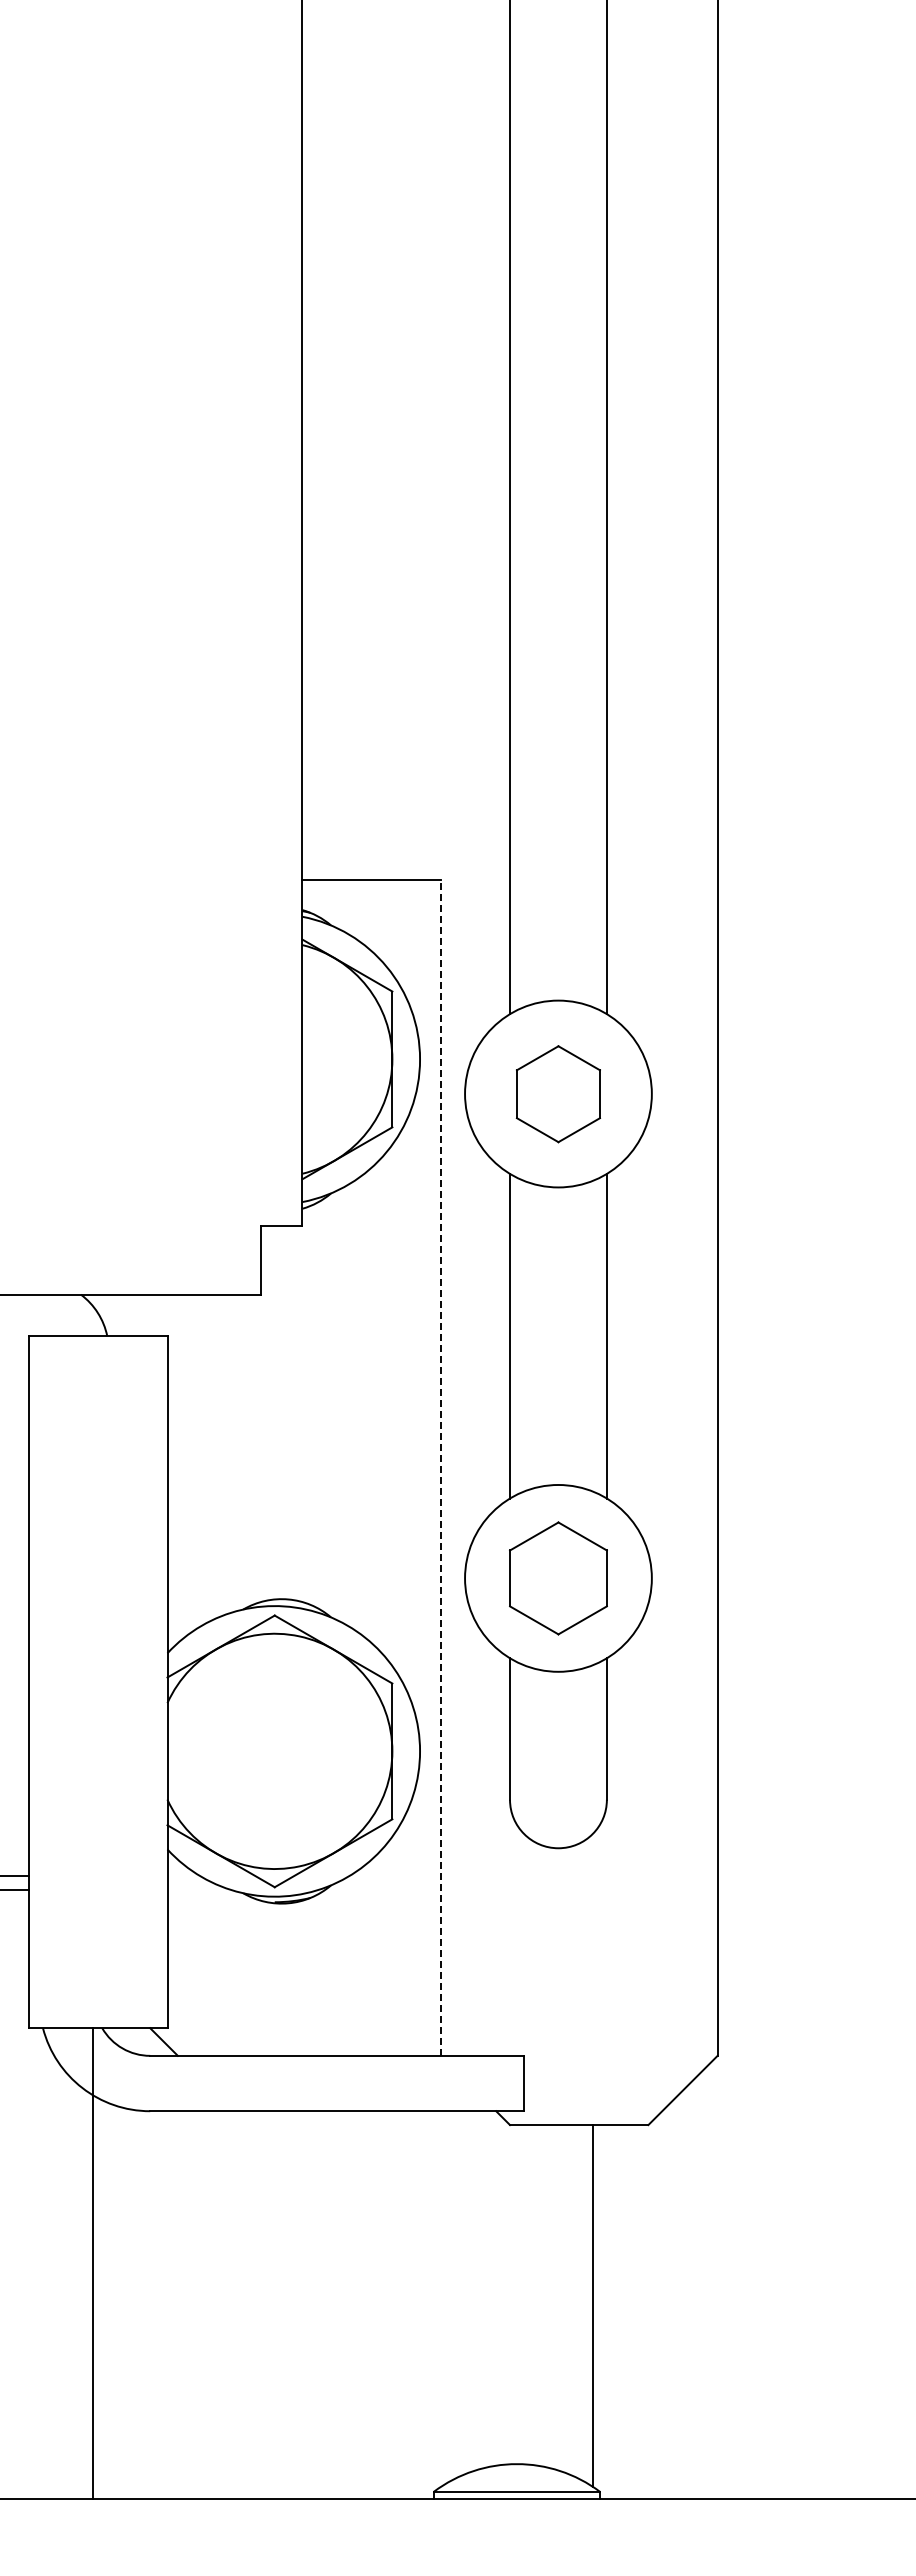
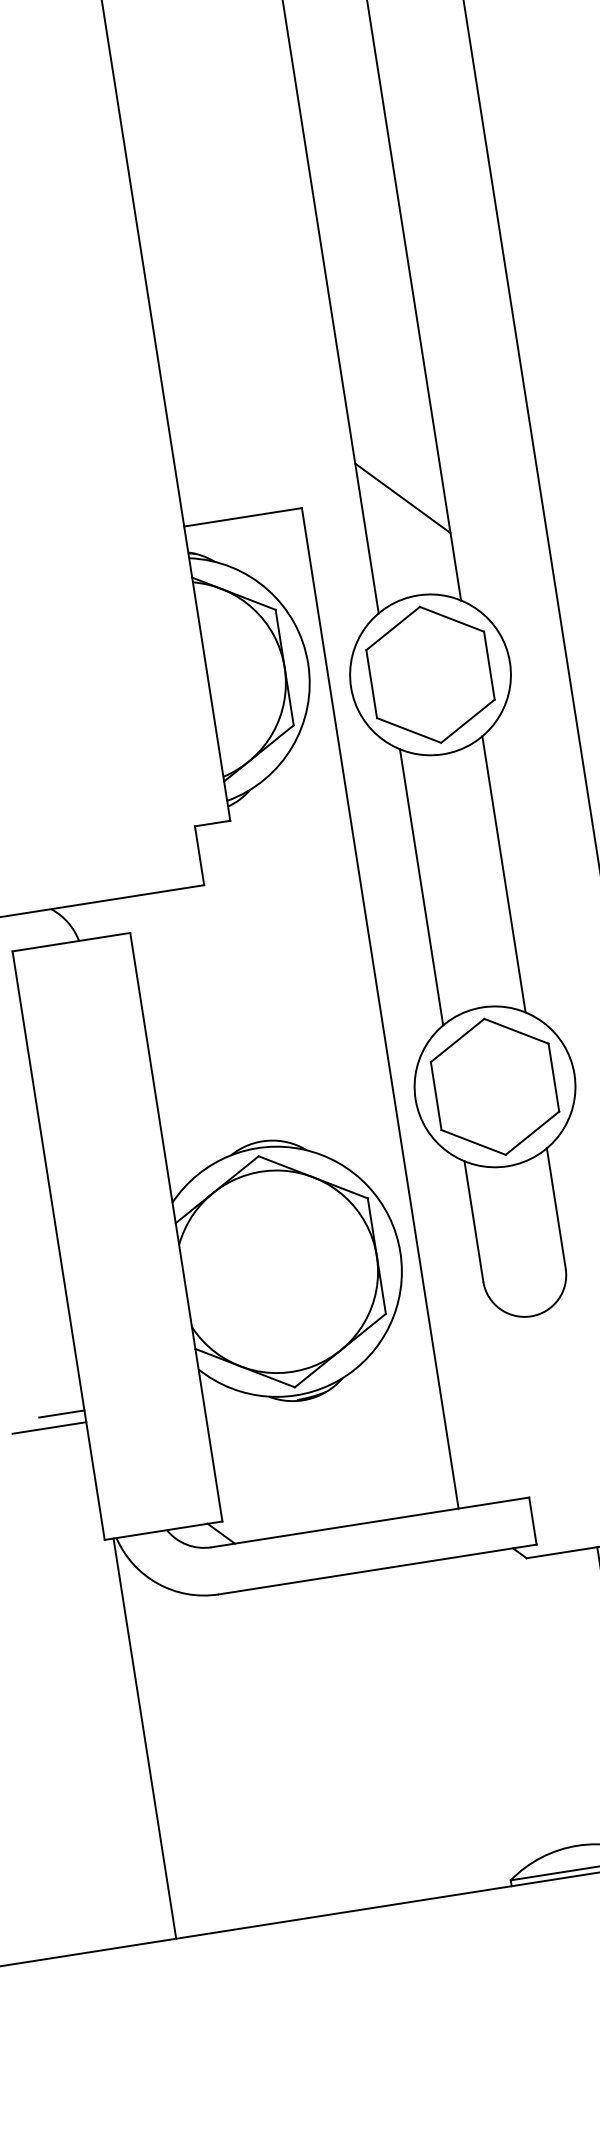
line: (558, 886) -> (402, 498), added
part: (558, 1094) -> (430, 675), size x1.67
line: (440, 1467) -> (379, 1008), dashed -> solid
part: (558, 1578) -> (495, 1086), size x1.43
line: (93, 2263) -> (144, 1738), moved

